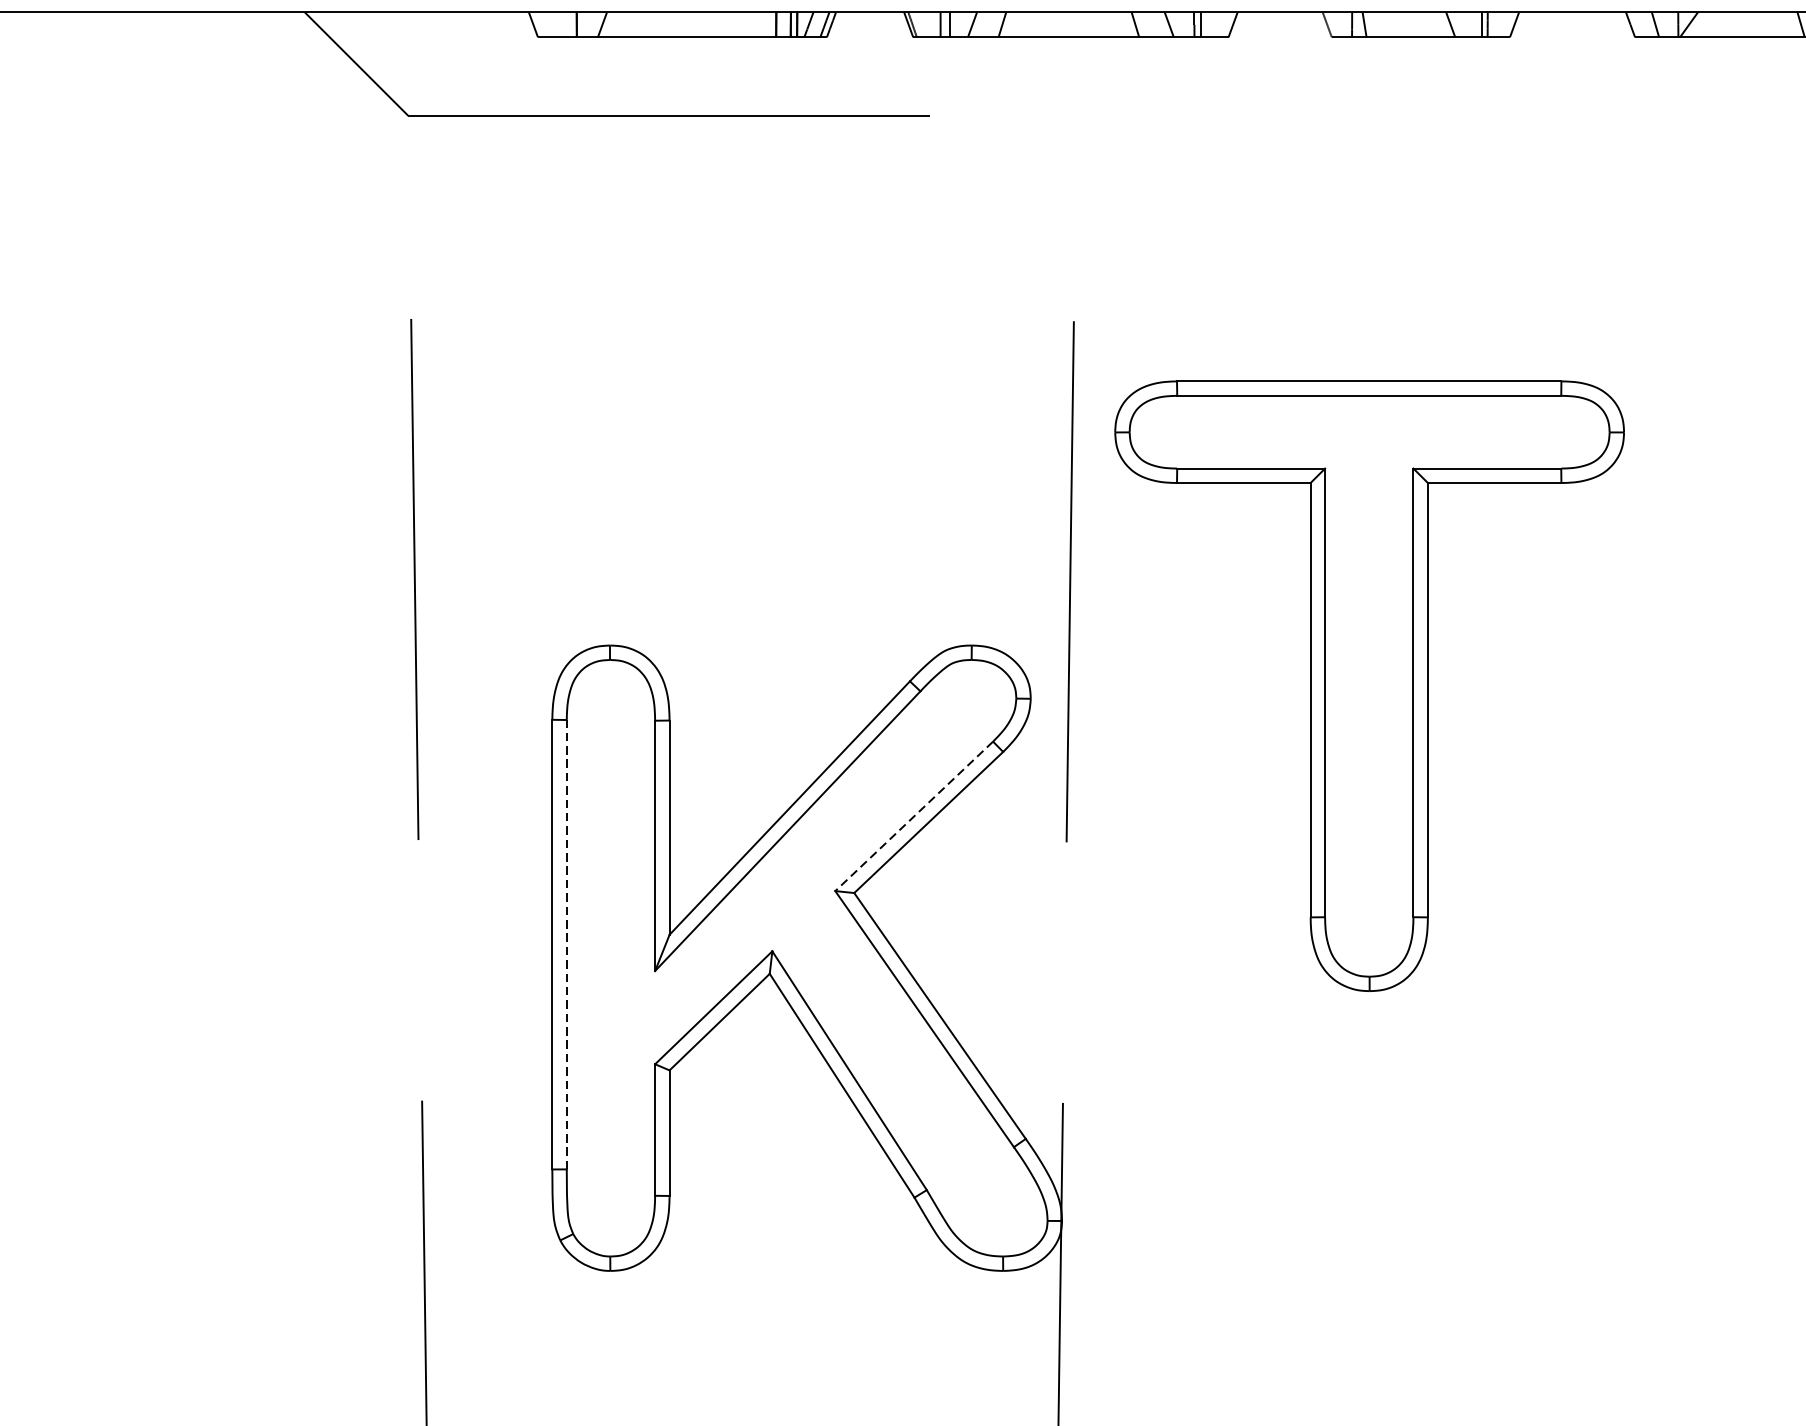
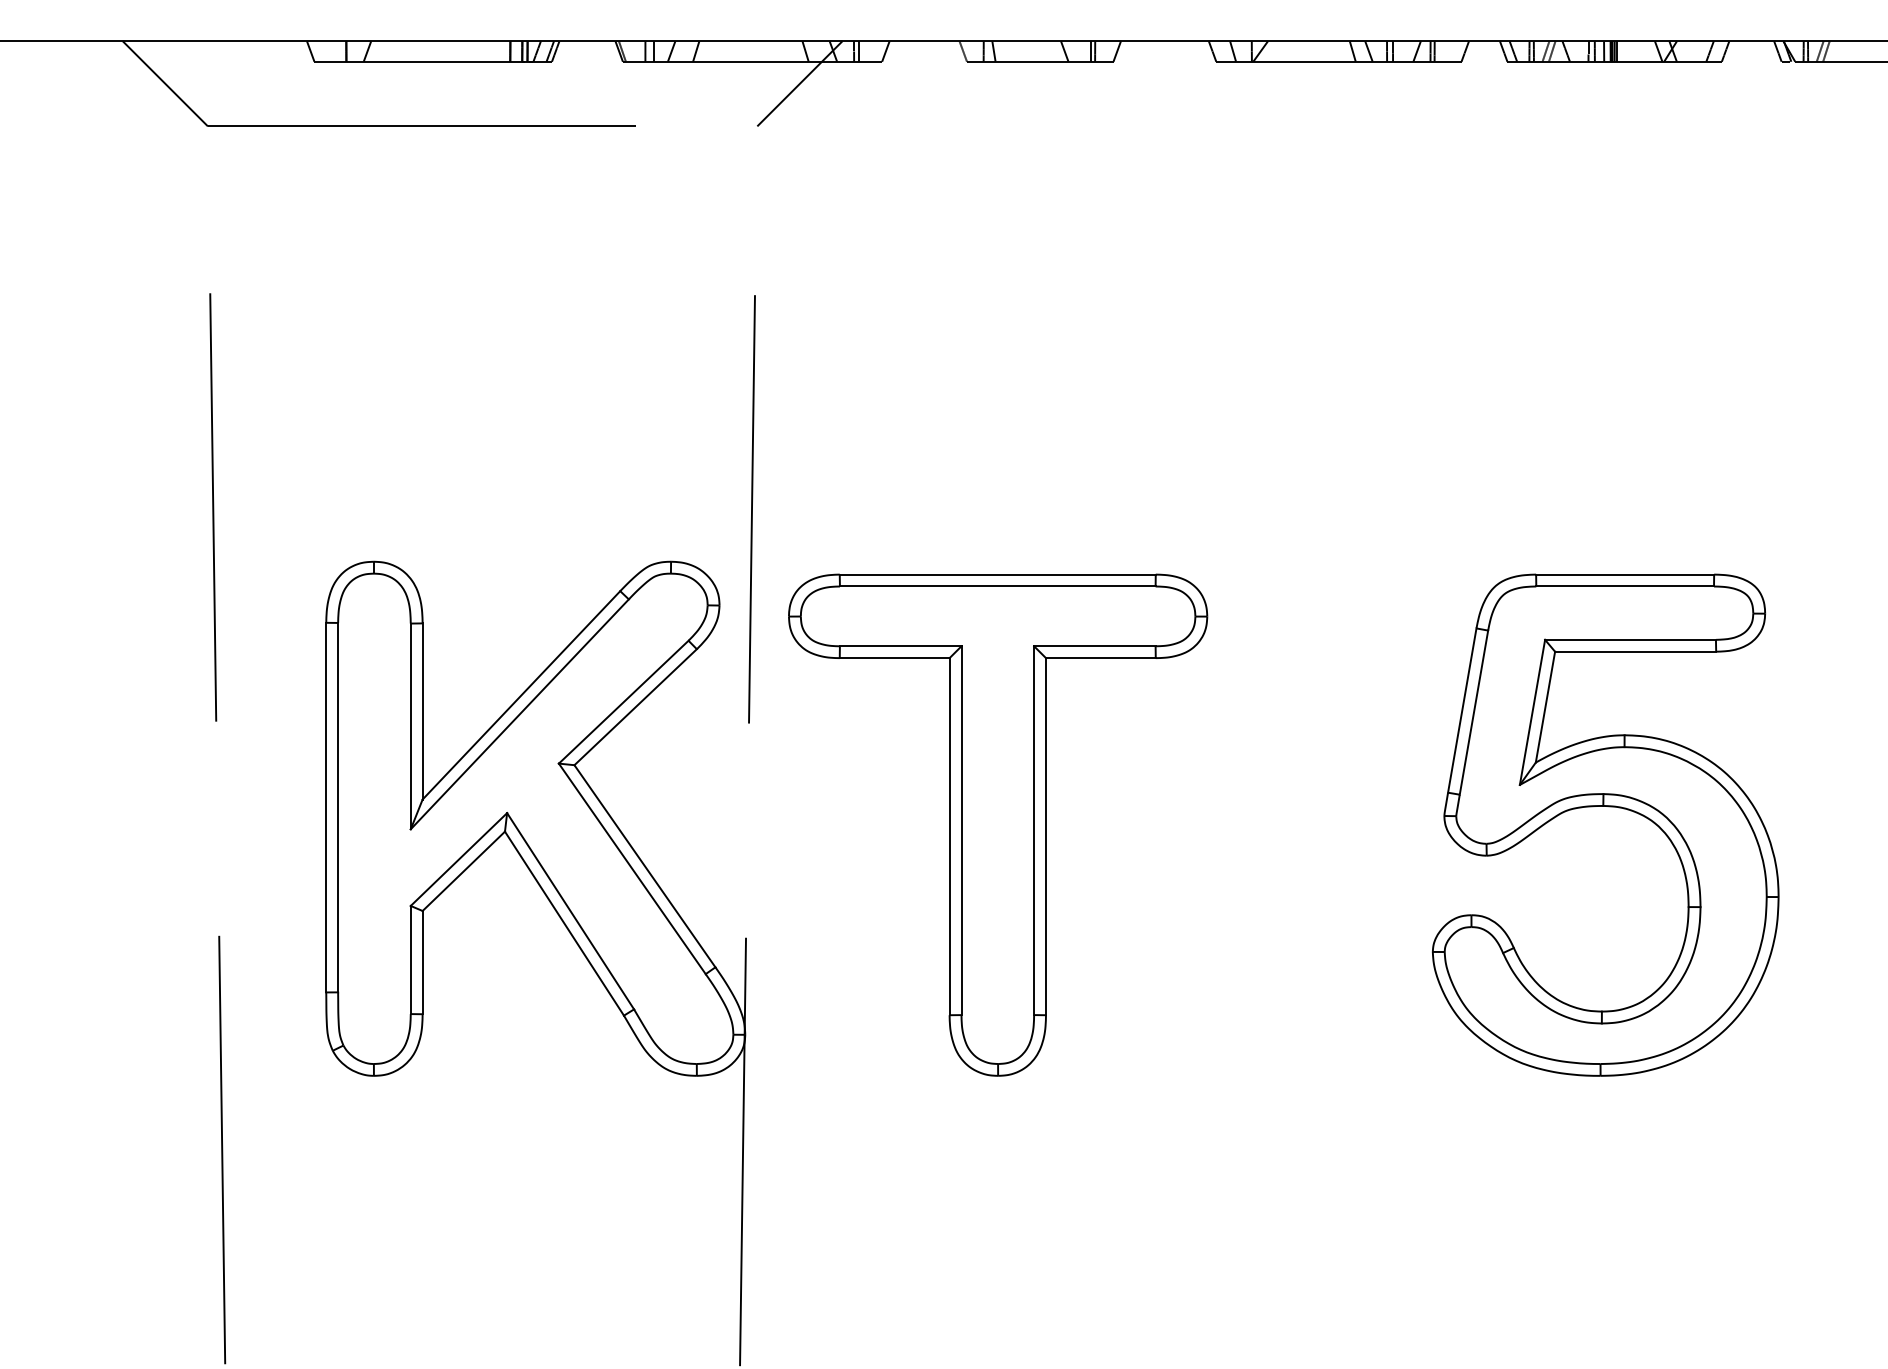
line: (1128, 63) -> (799, 83), added
part: (1370, 685) -> (998, 824), moved
line: (913, 816) -> (623, 702), dashed -> solid
line: (567, 944) -> (338, 807), dashed -> solid

